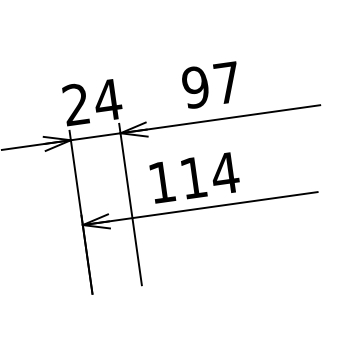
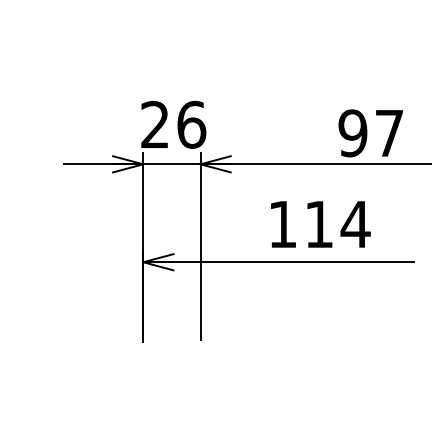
text: (210, 85) -> (370, 133), moved
text: (107, 99) -> (191, 124), 24 -> 26
text: (194, 177) -> (320, 224), moved

